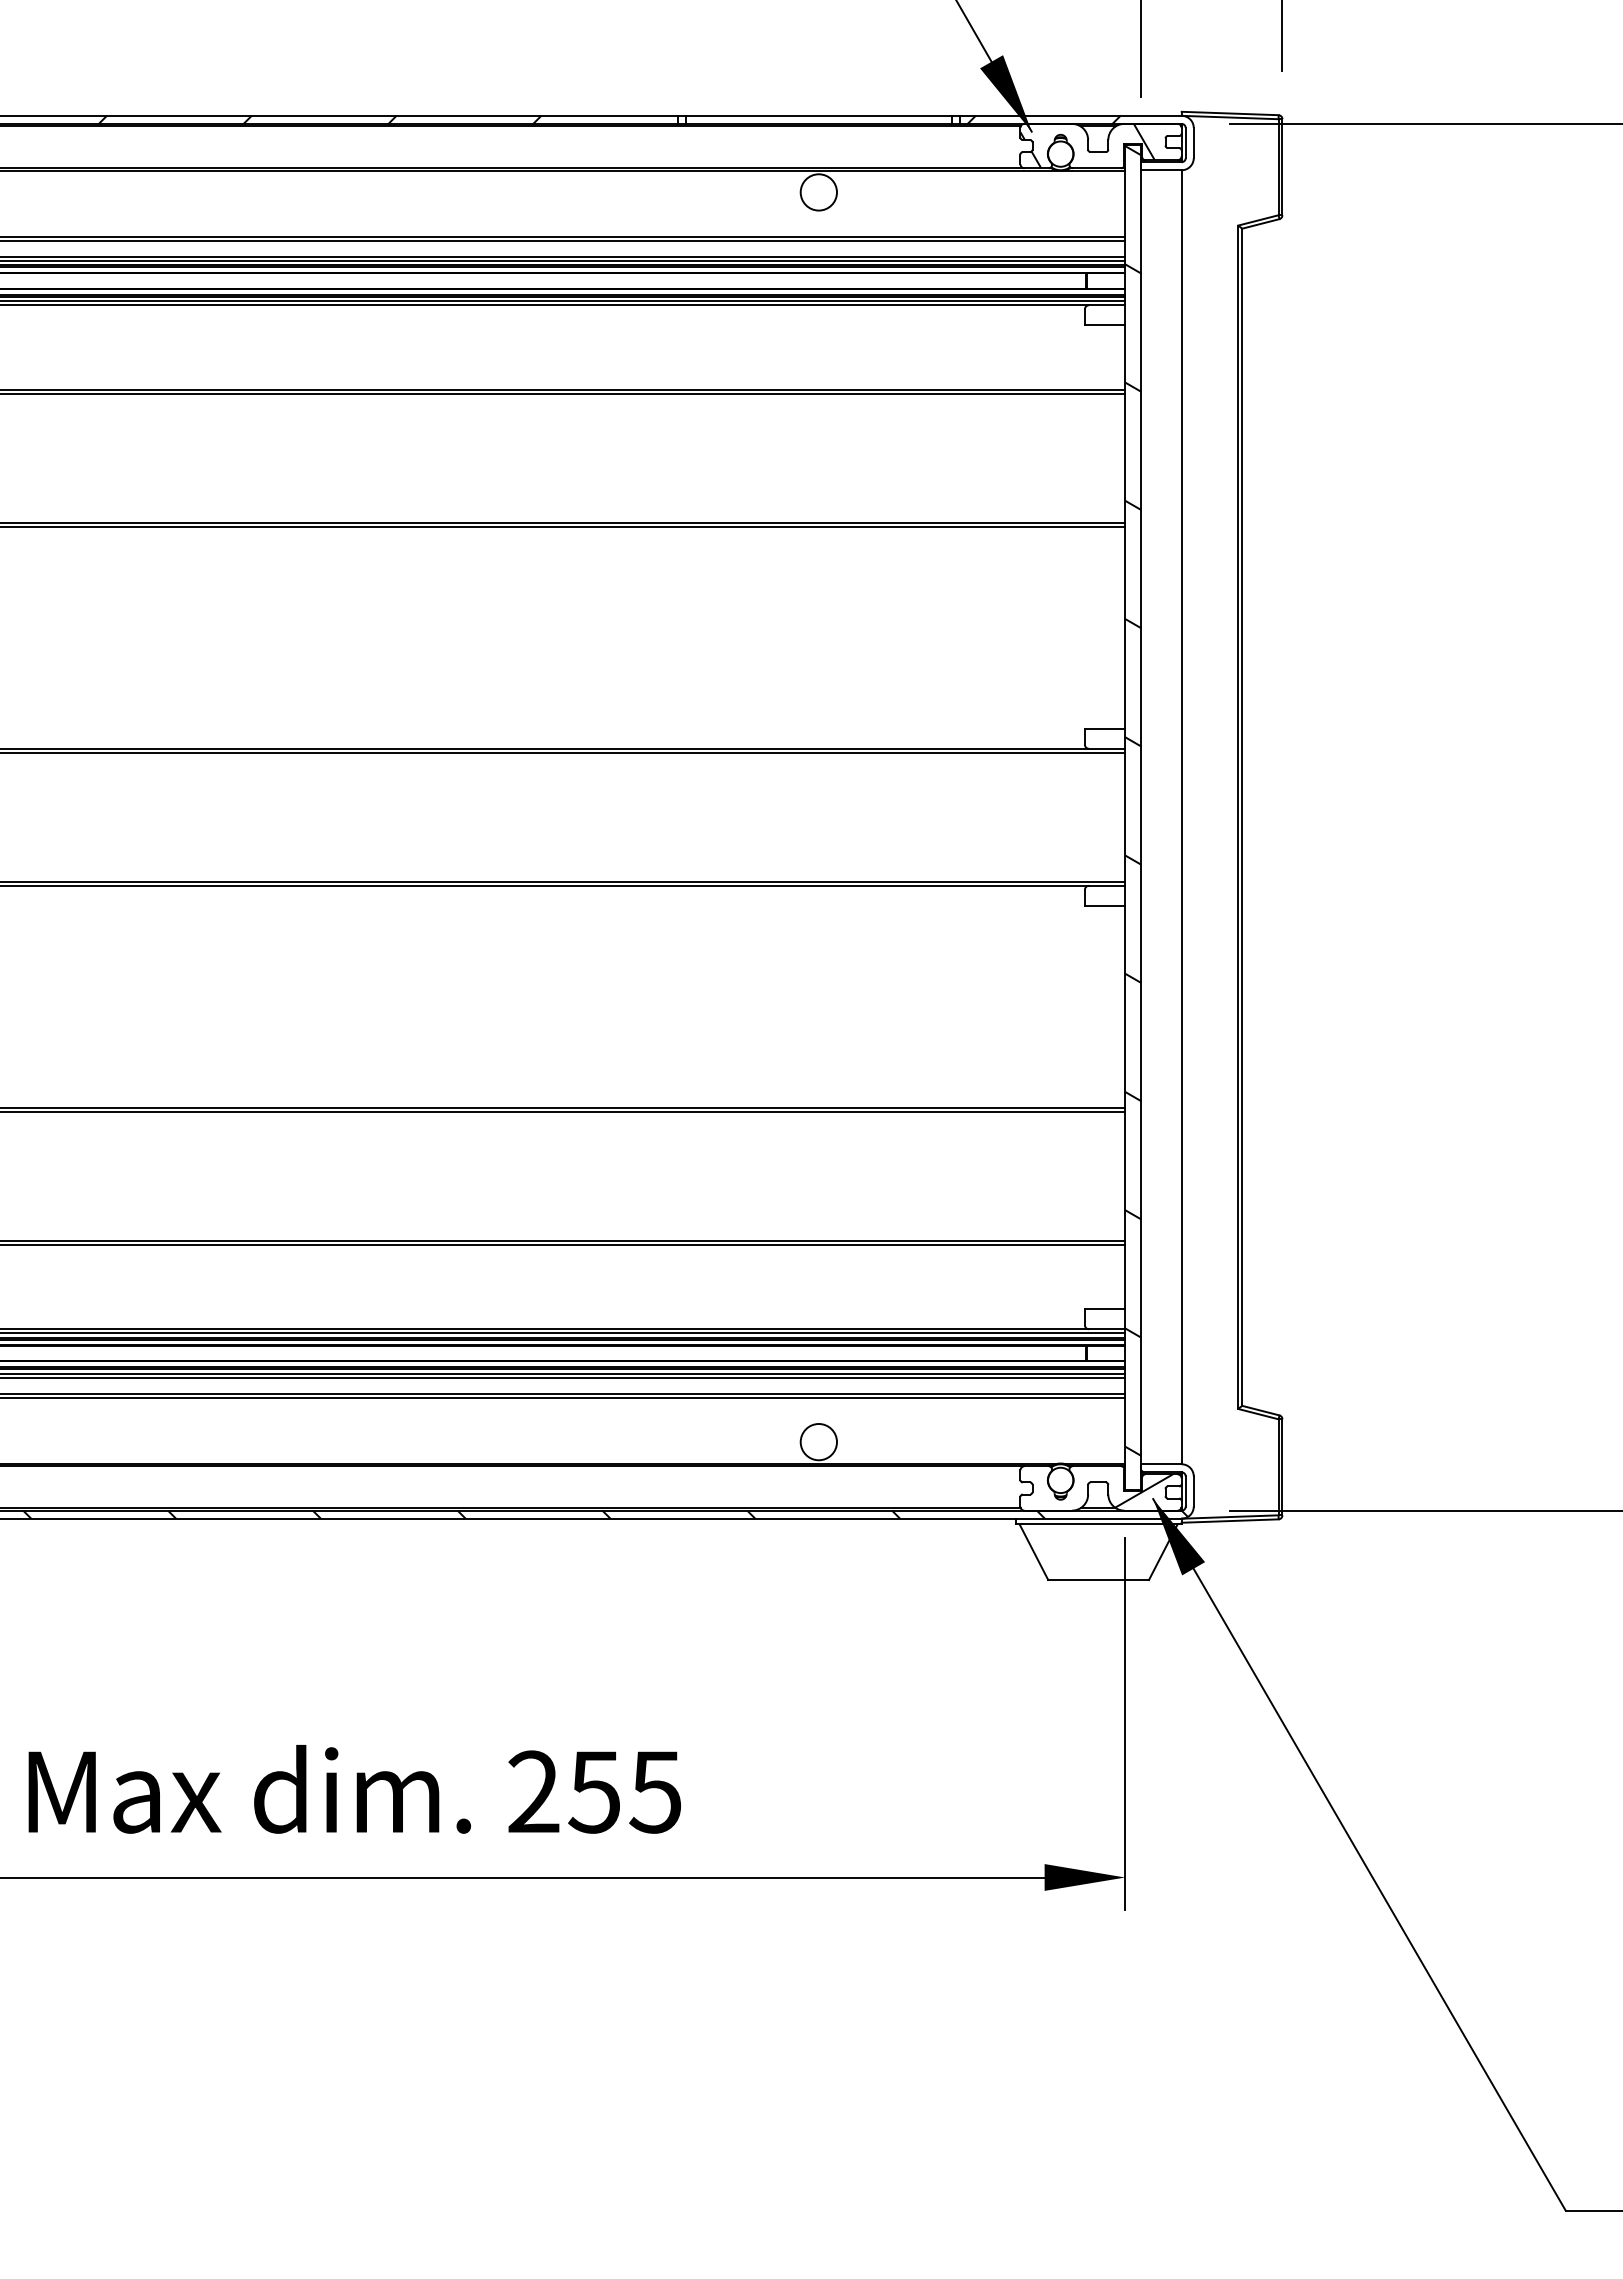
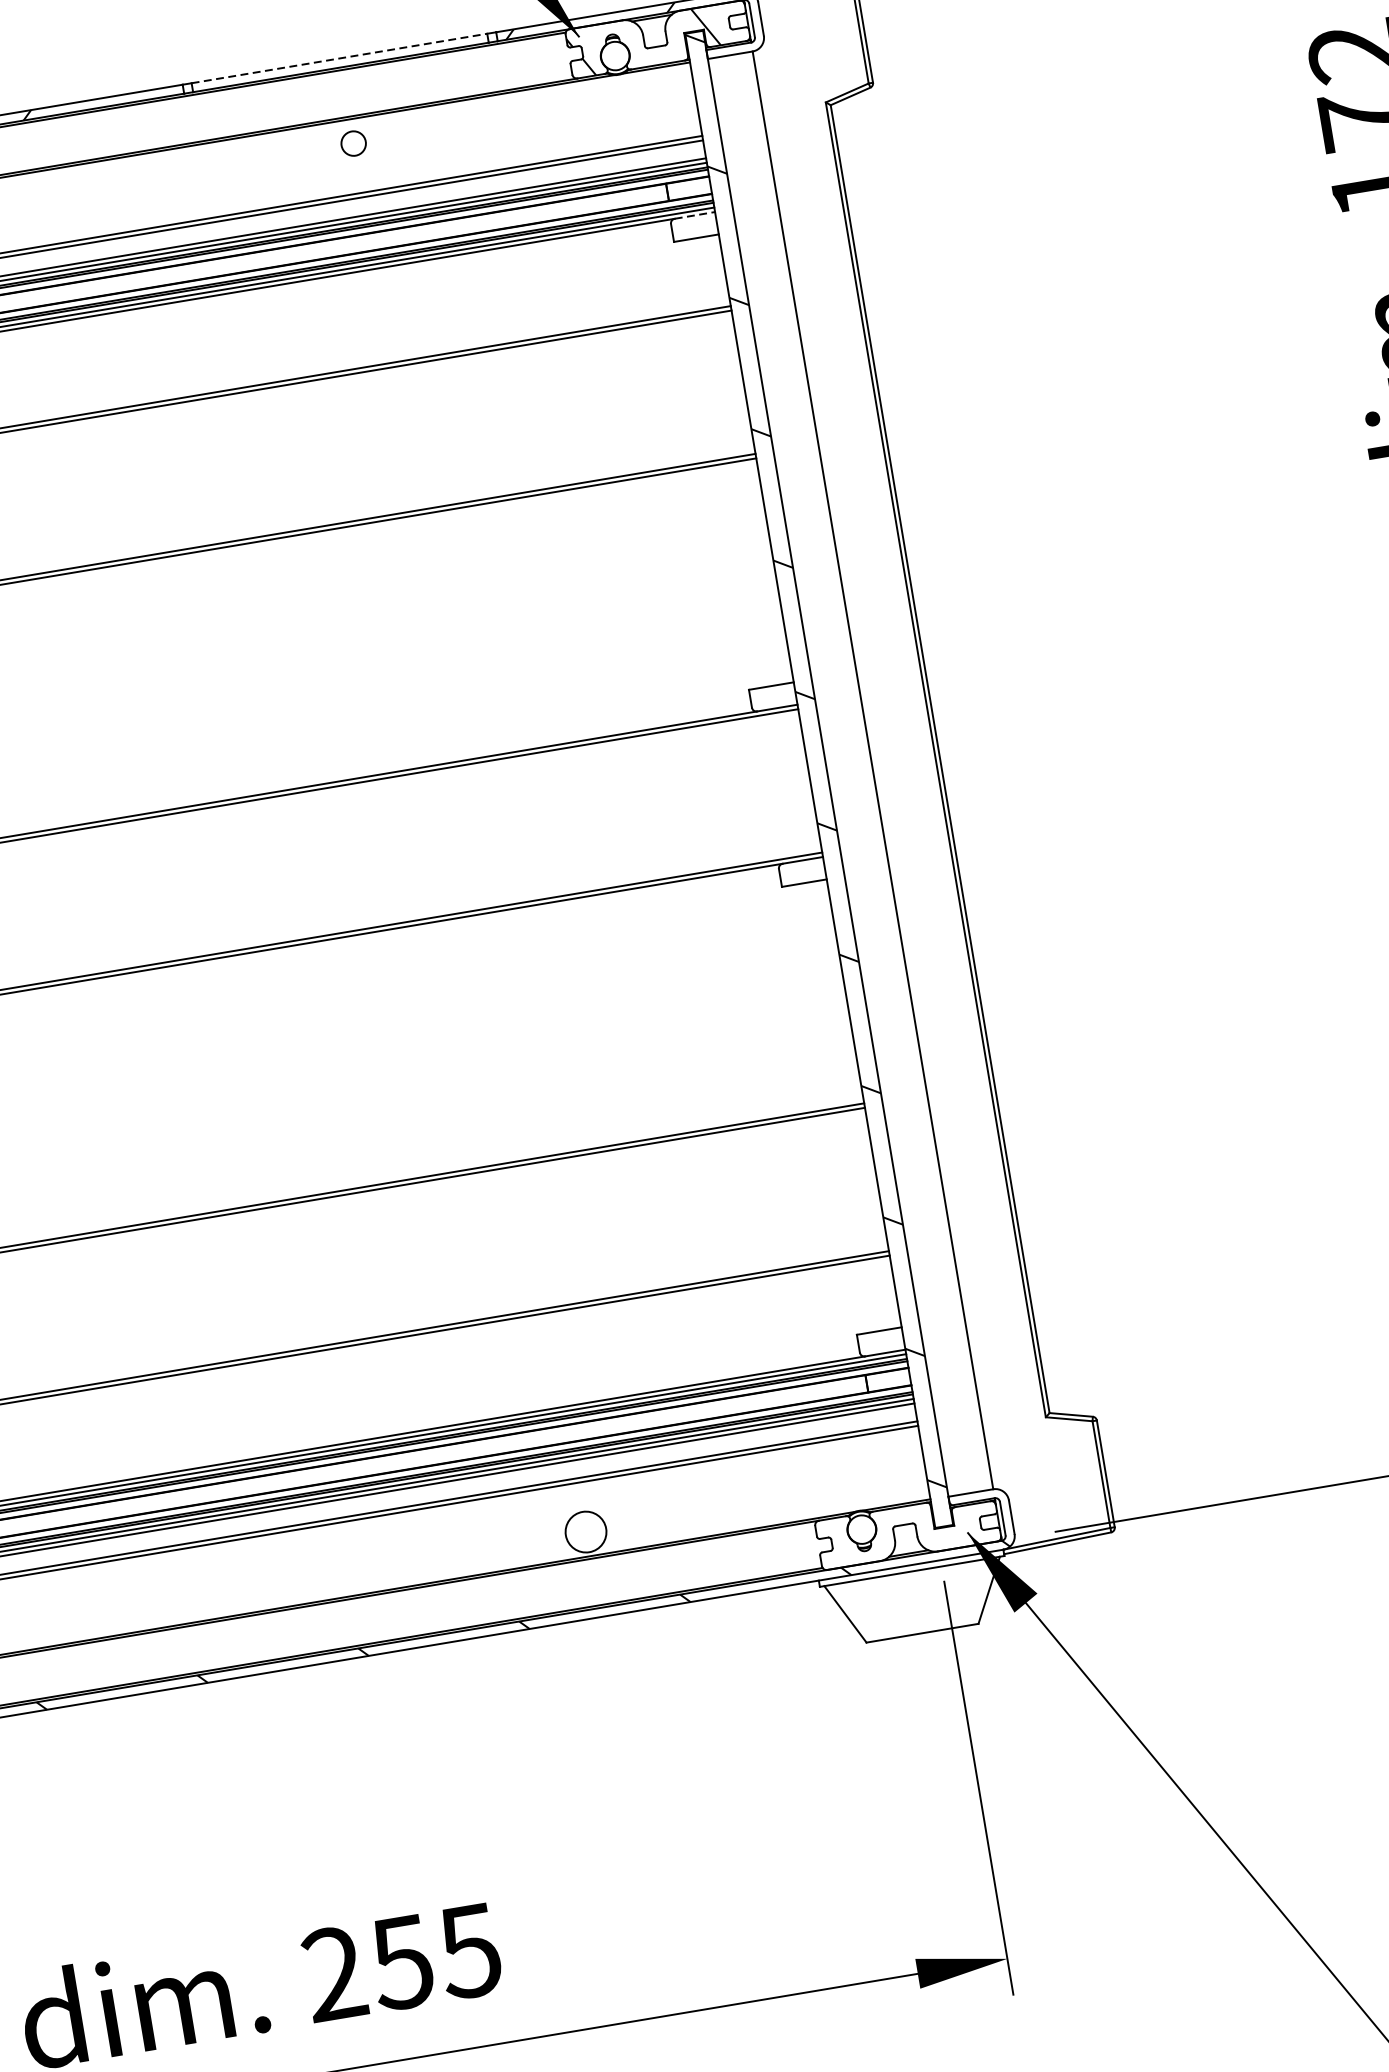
line: (819, 115) -> (340, 58), solid -> dashed
circle: (818, 192) -> (353, 143), size x0.6
line: (1107, 305) -> (695, 215), solid -> dashed
hatch: (1143, 1490) -> (955, 1525), removed

